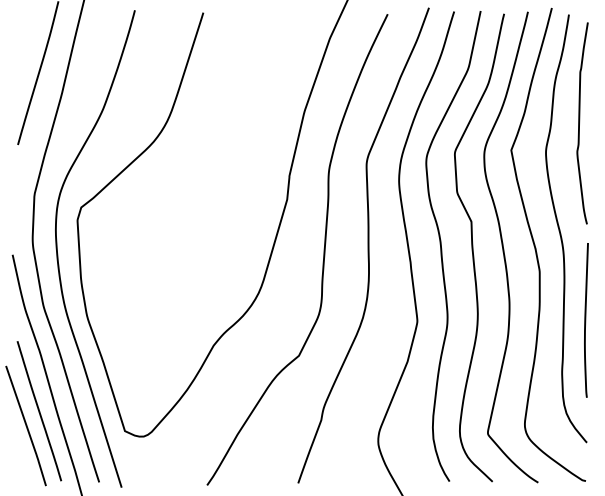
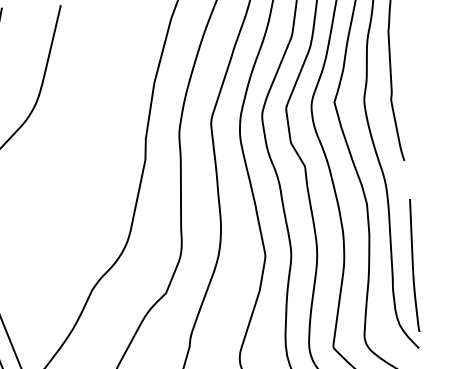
curve: (586, 320) -> (413, 265), moved

